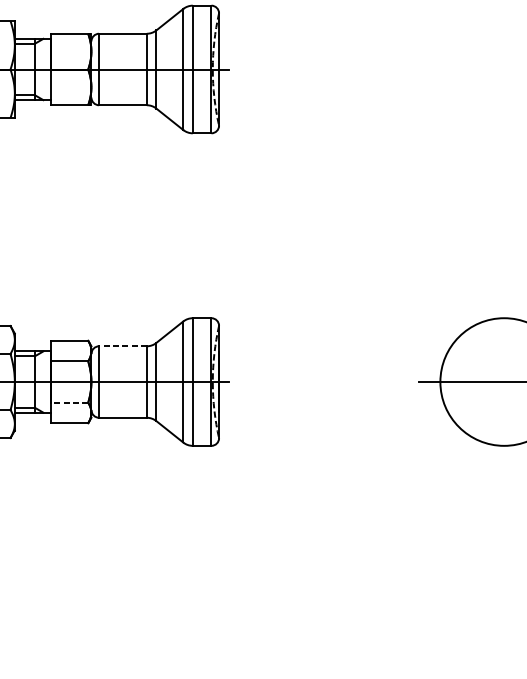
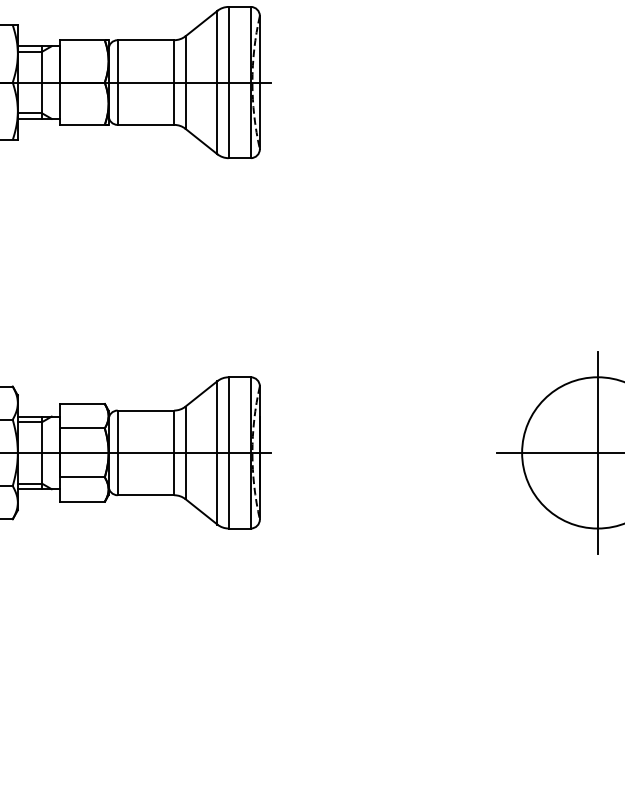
line: (122, 346) -> (145, 410), dashed -> solid
line: (504, 381) -> (597, 452), added
line: (69, 402) -> (82, 477), dashed -> solid

